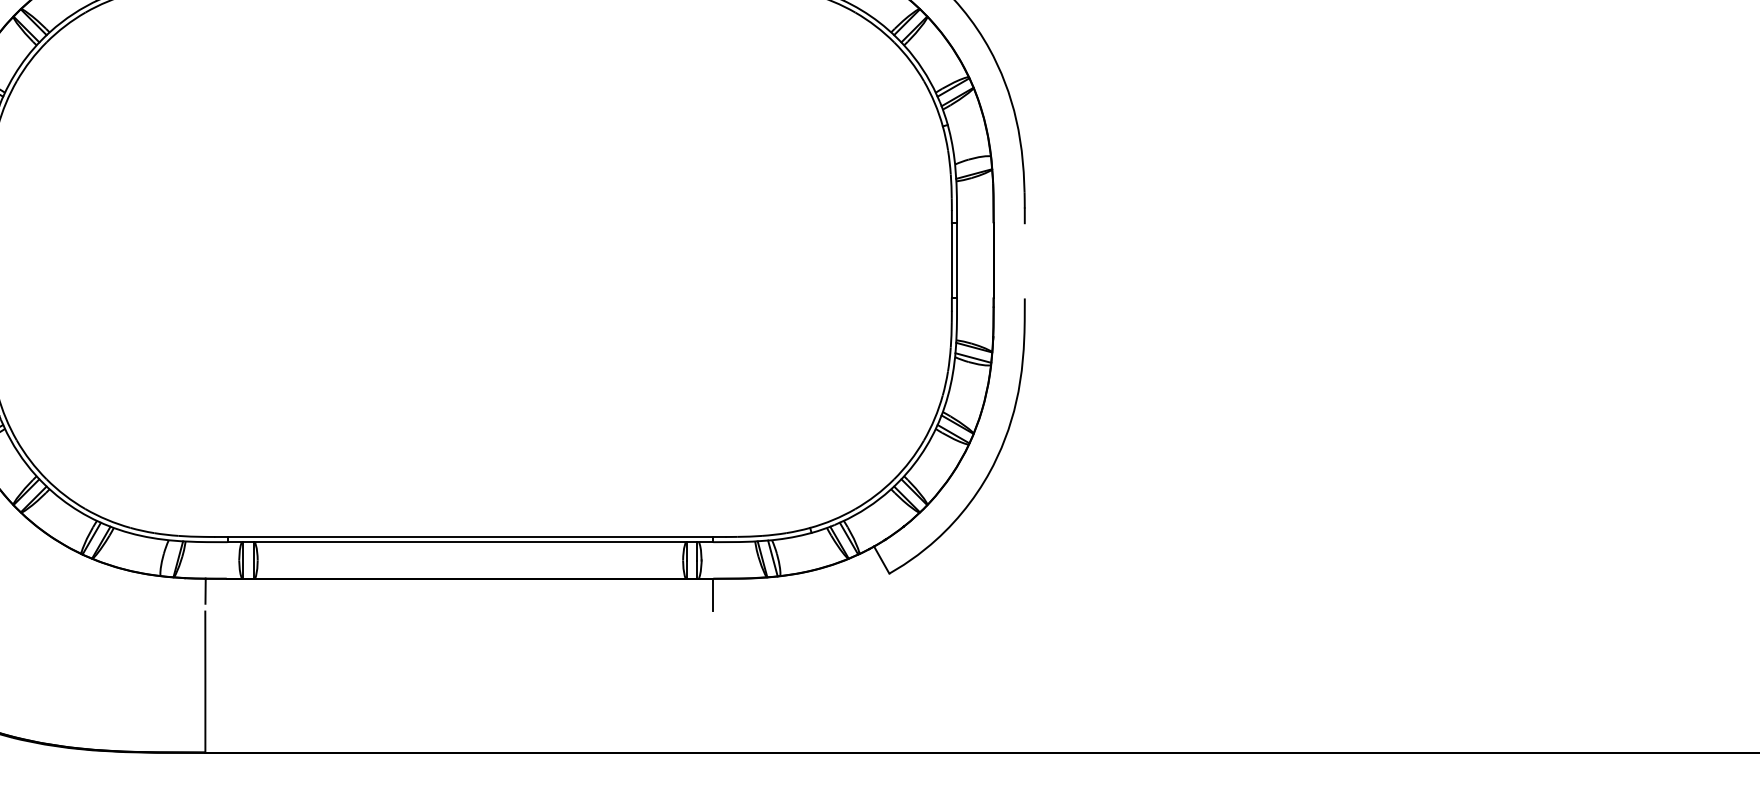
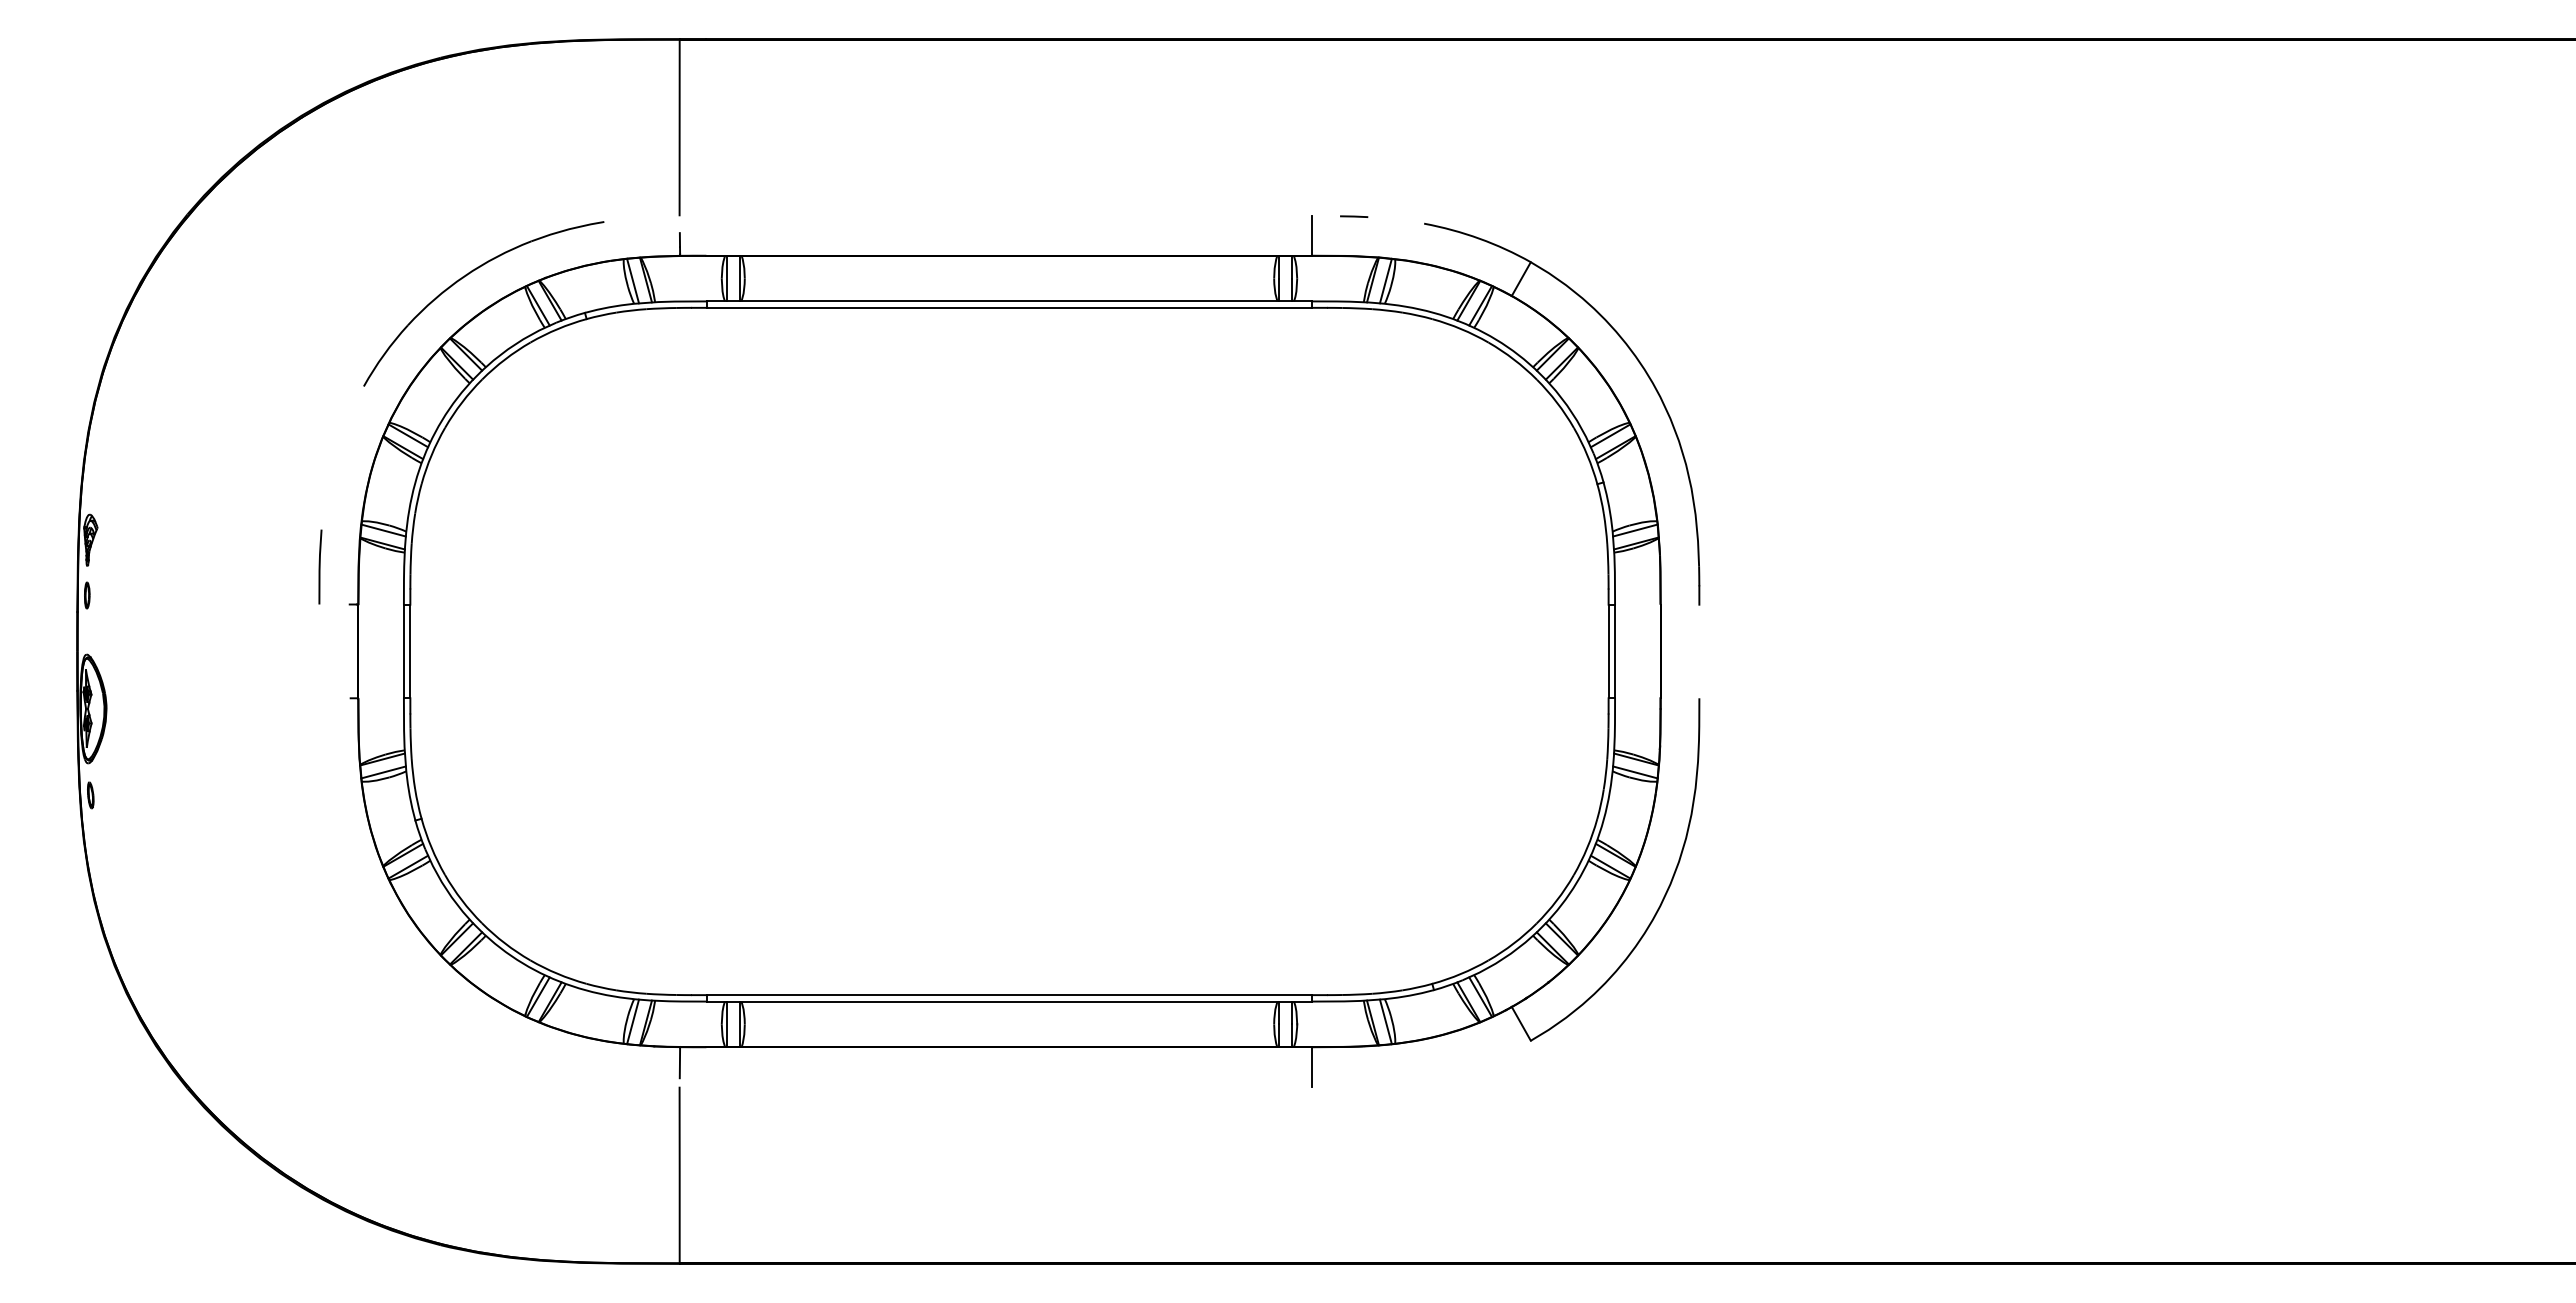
line: (973, 163) -> (1635, 530), added
line: (168, 558) -> (633, 1021), added

